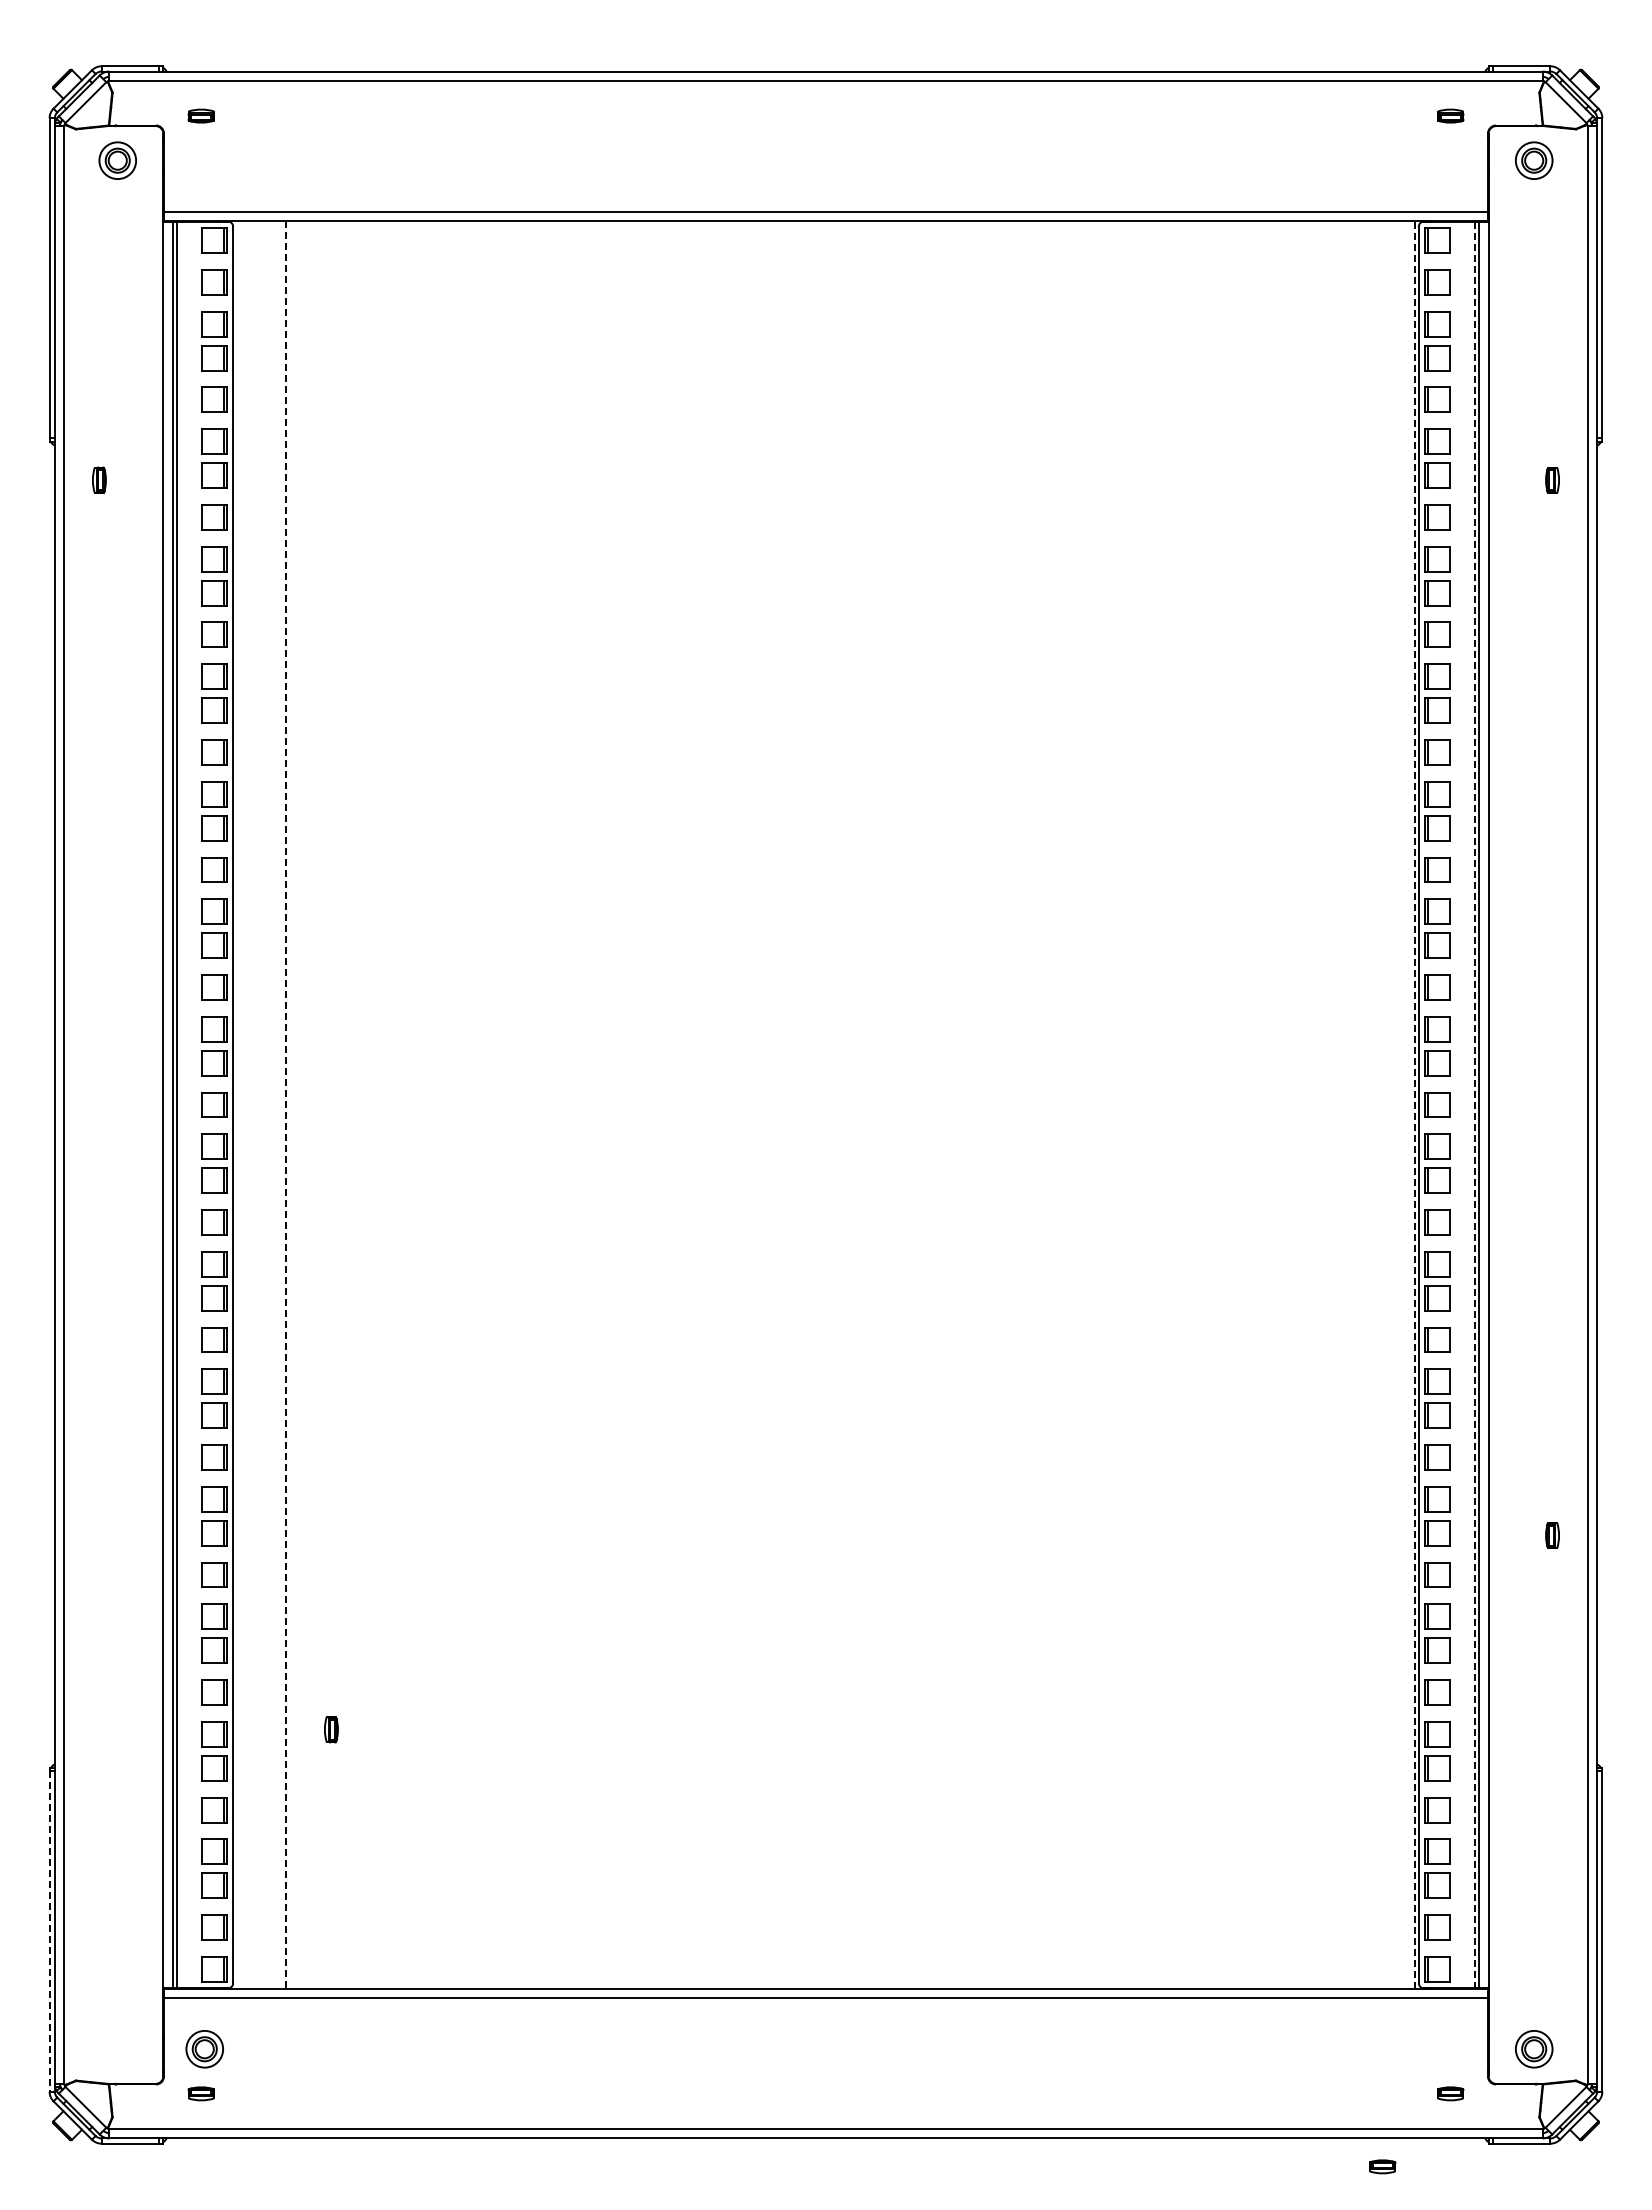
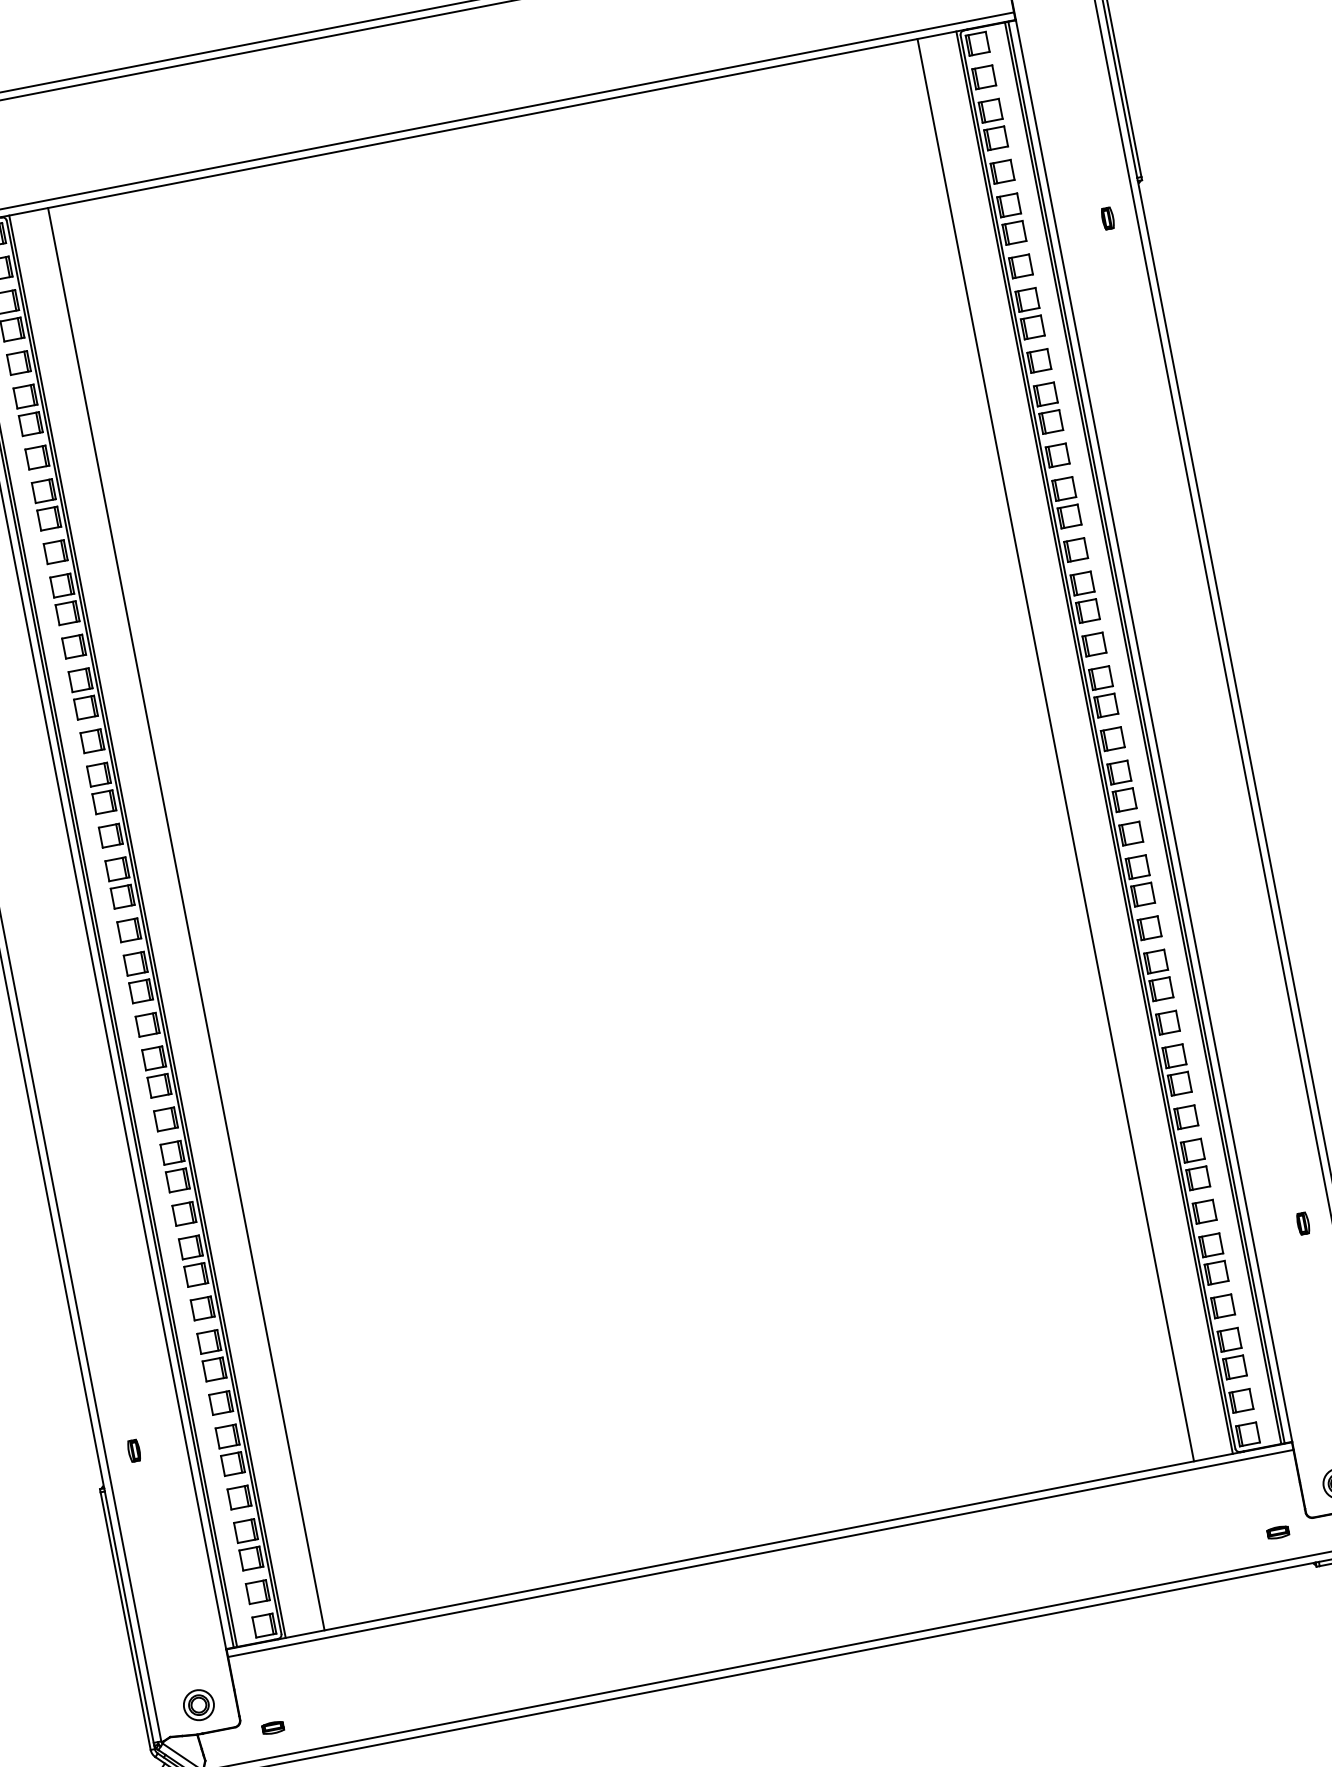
line: (237, 1104) -> (147, 926), added
line: (285, 1104) -> (186, 918), dashed -> solid
line: (1366, 1104) -> (1055, 749), added
line: (1414, 1104) -> (1094, 742), dashed -> solid
line: (1474, 1105) -> (1142, 733), dashed -> solid
part: (1552, 1535) -> (1303, 1223), moved
part: (331, 1729) -> (134, 1450), moved
line: (49, 1932) -> (125, 1621), dashed -> solid
part: (204, 2049) -> (198, 1705), moved
part: (1382, 2166) -> (1234, 1601), removed

